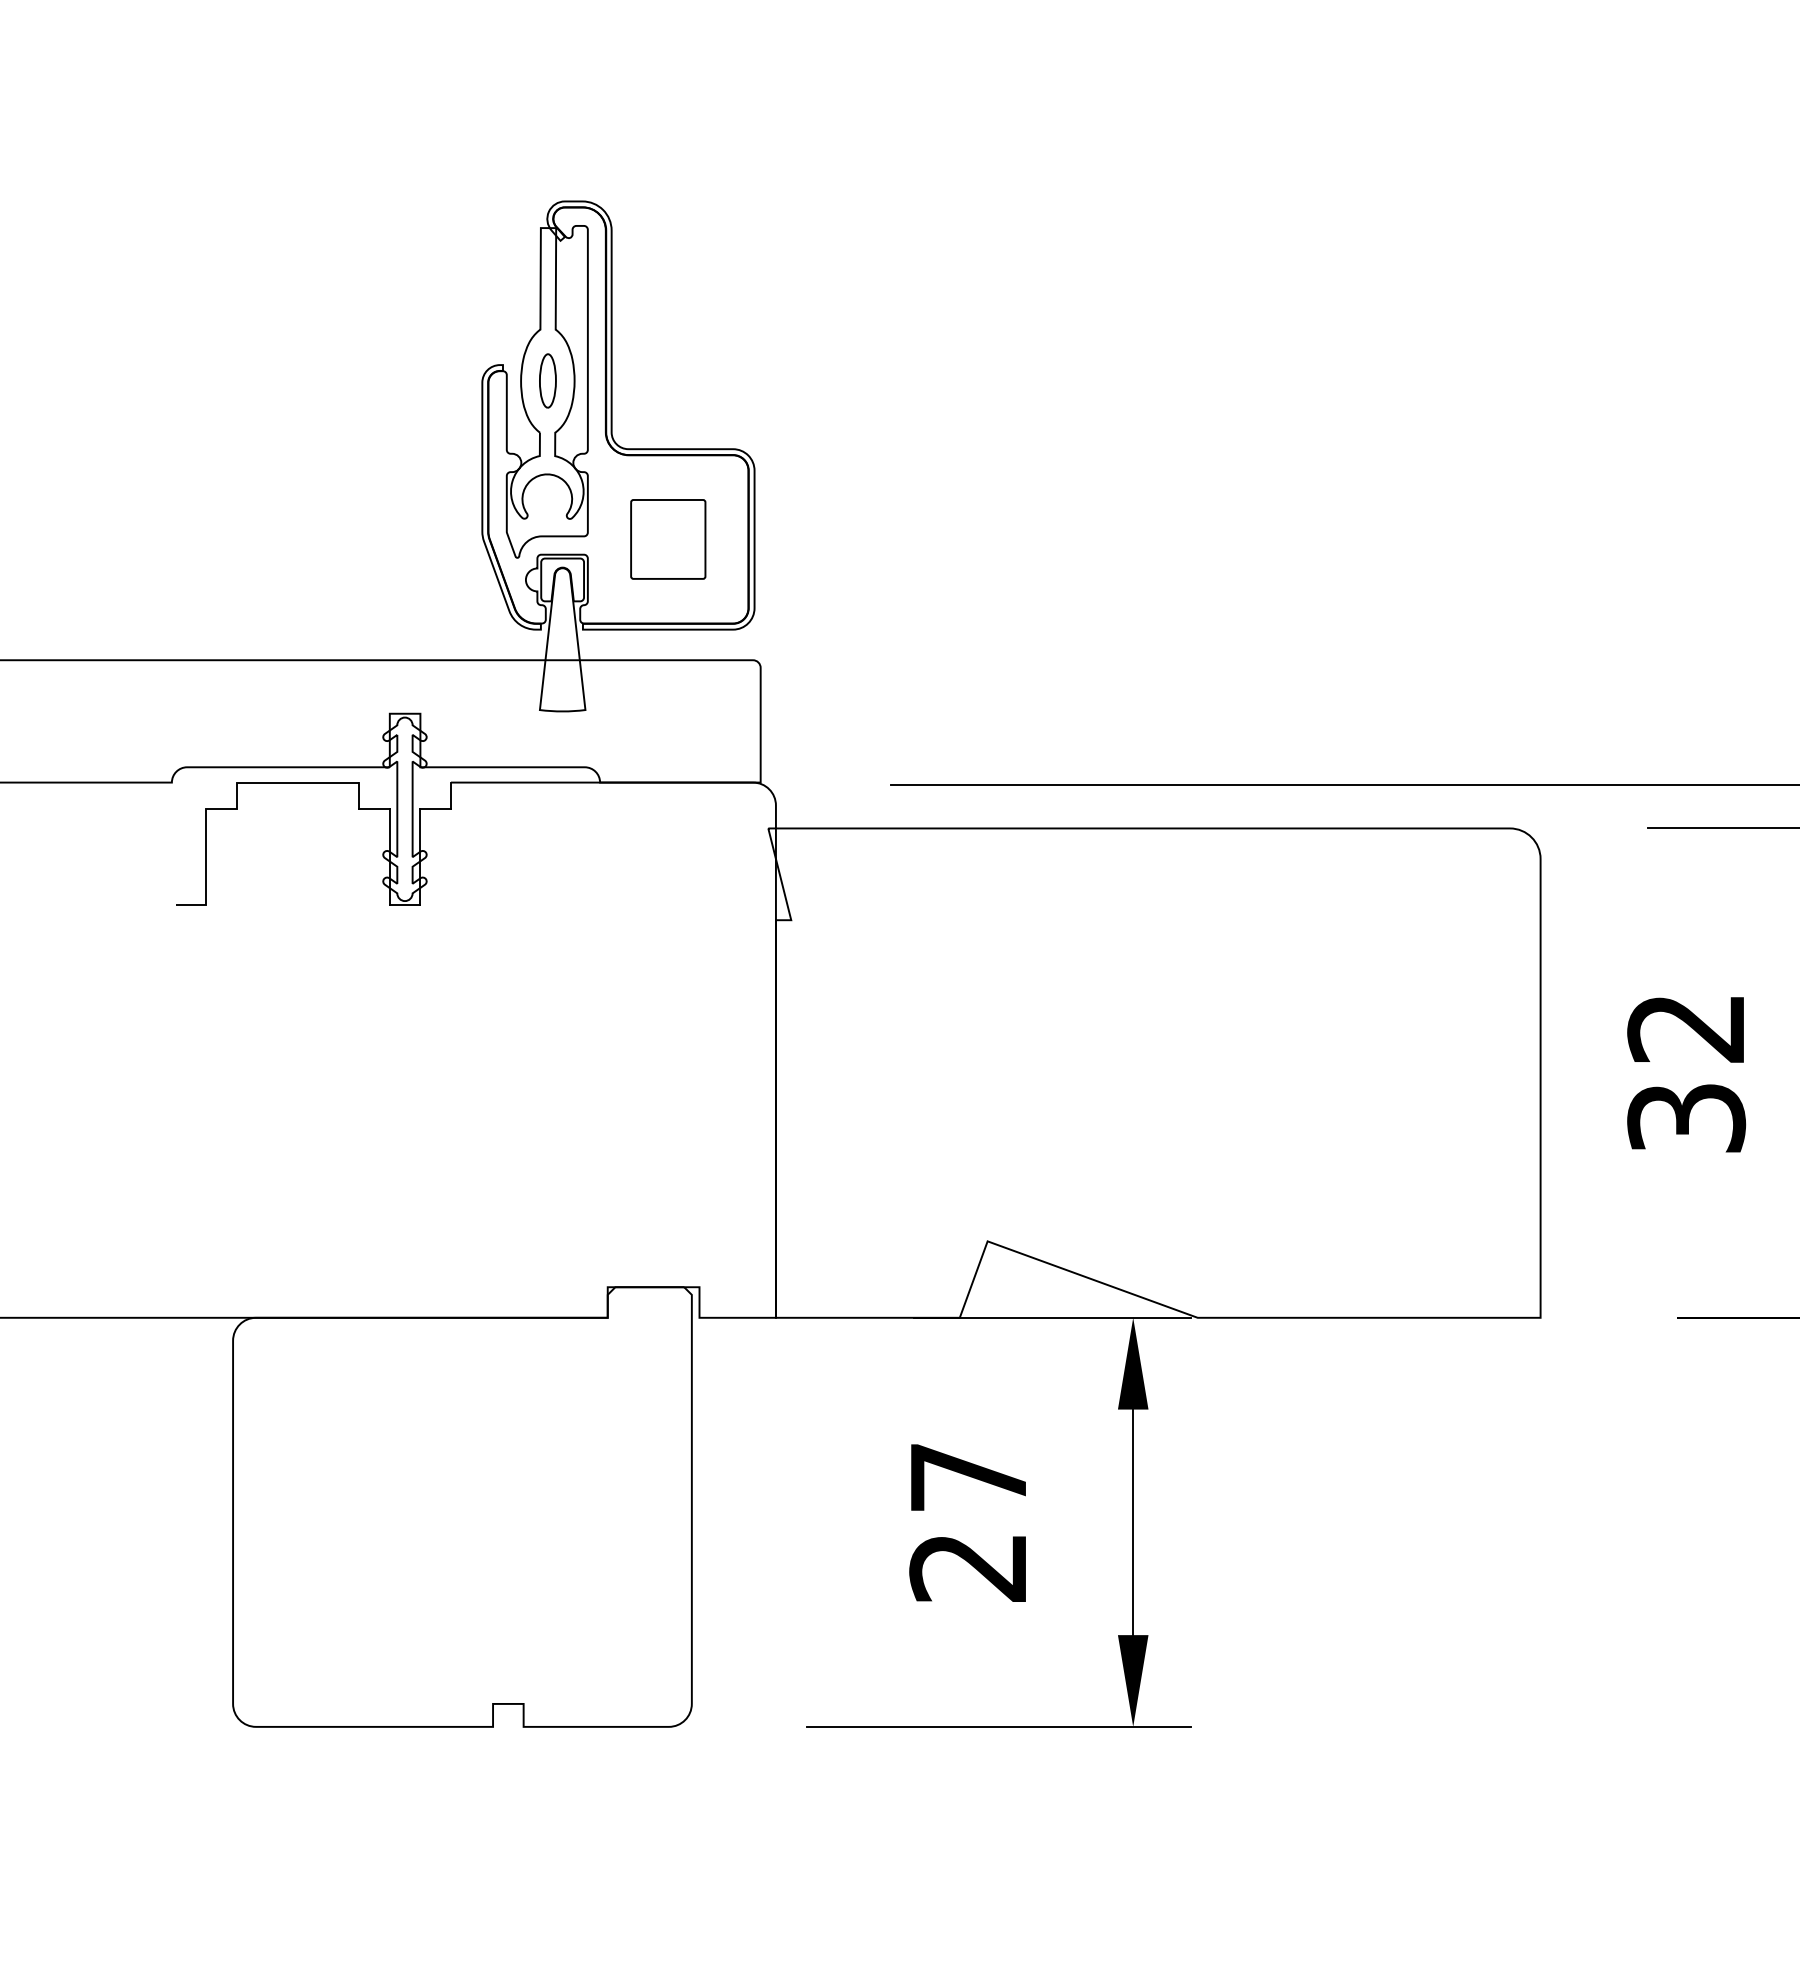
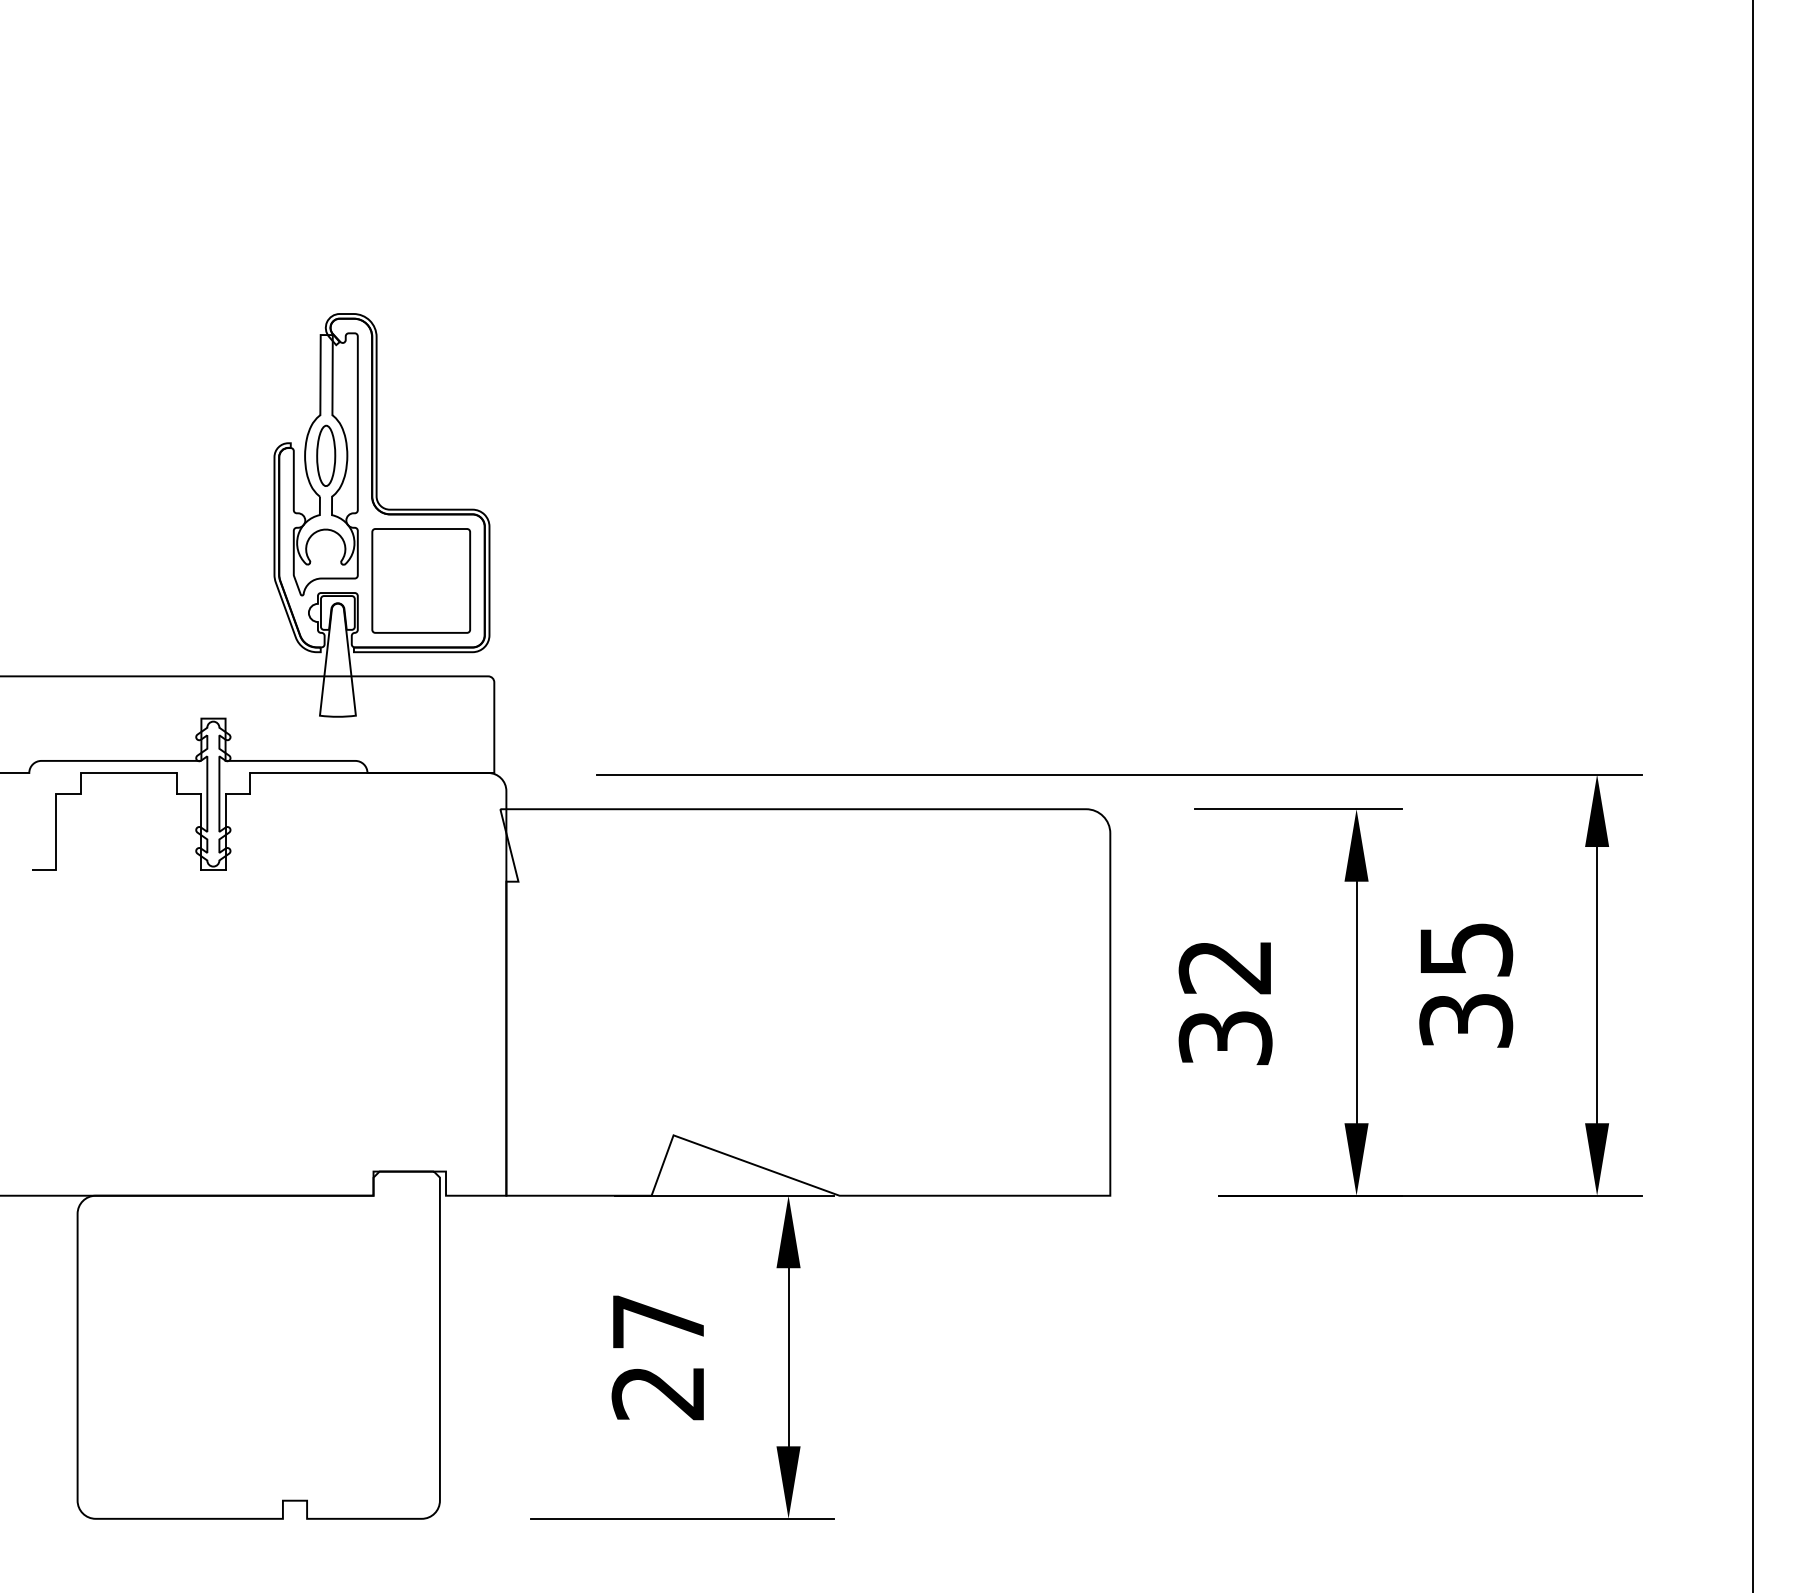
part: (548, 380) -> (326, 455), size x1.43
part: (668, 538) -> (421, 580), size x1.67

